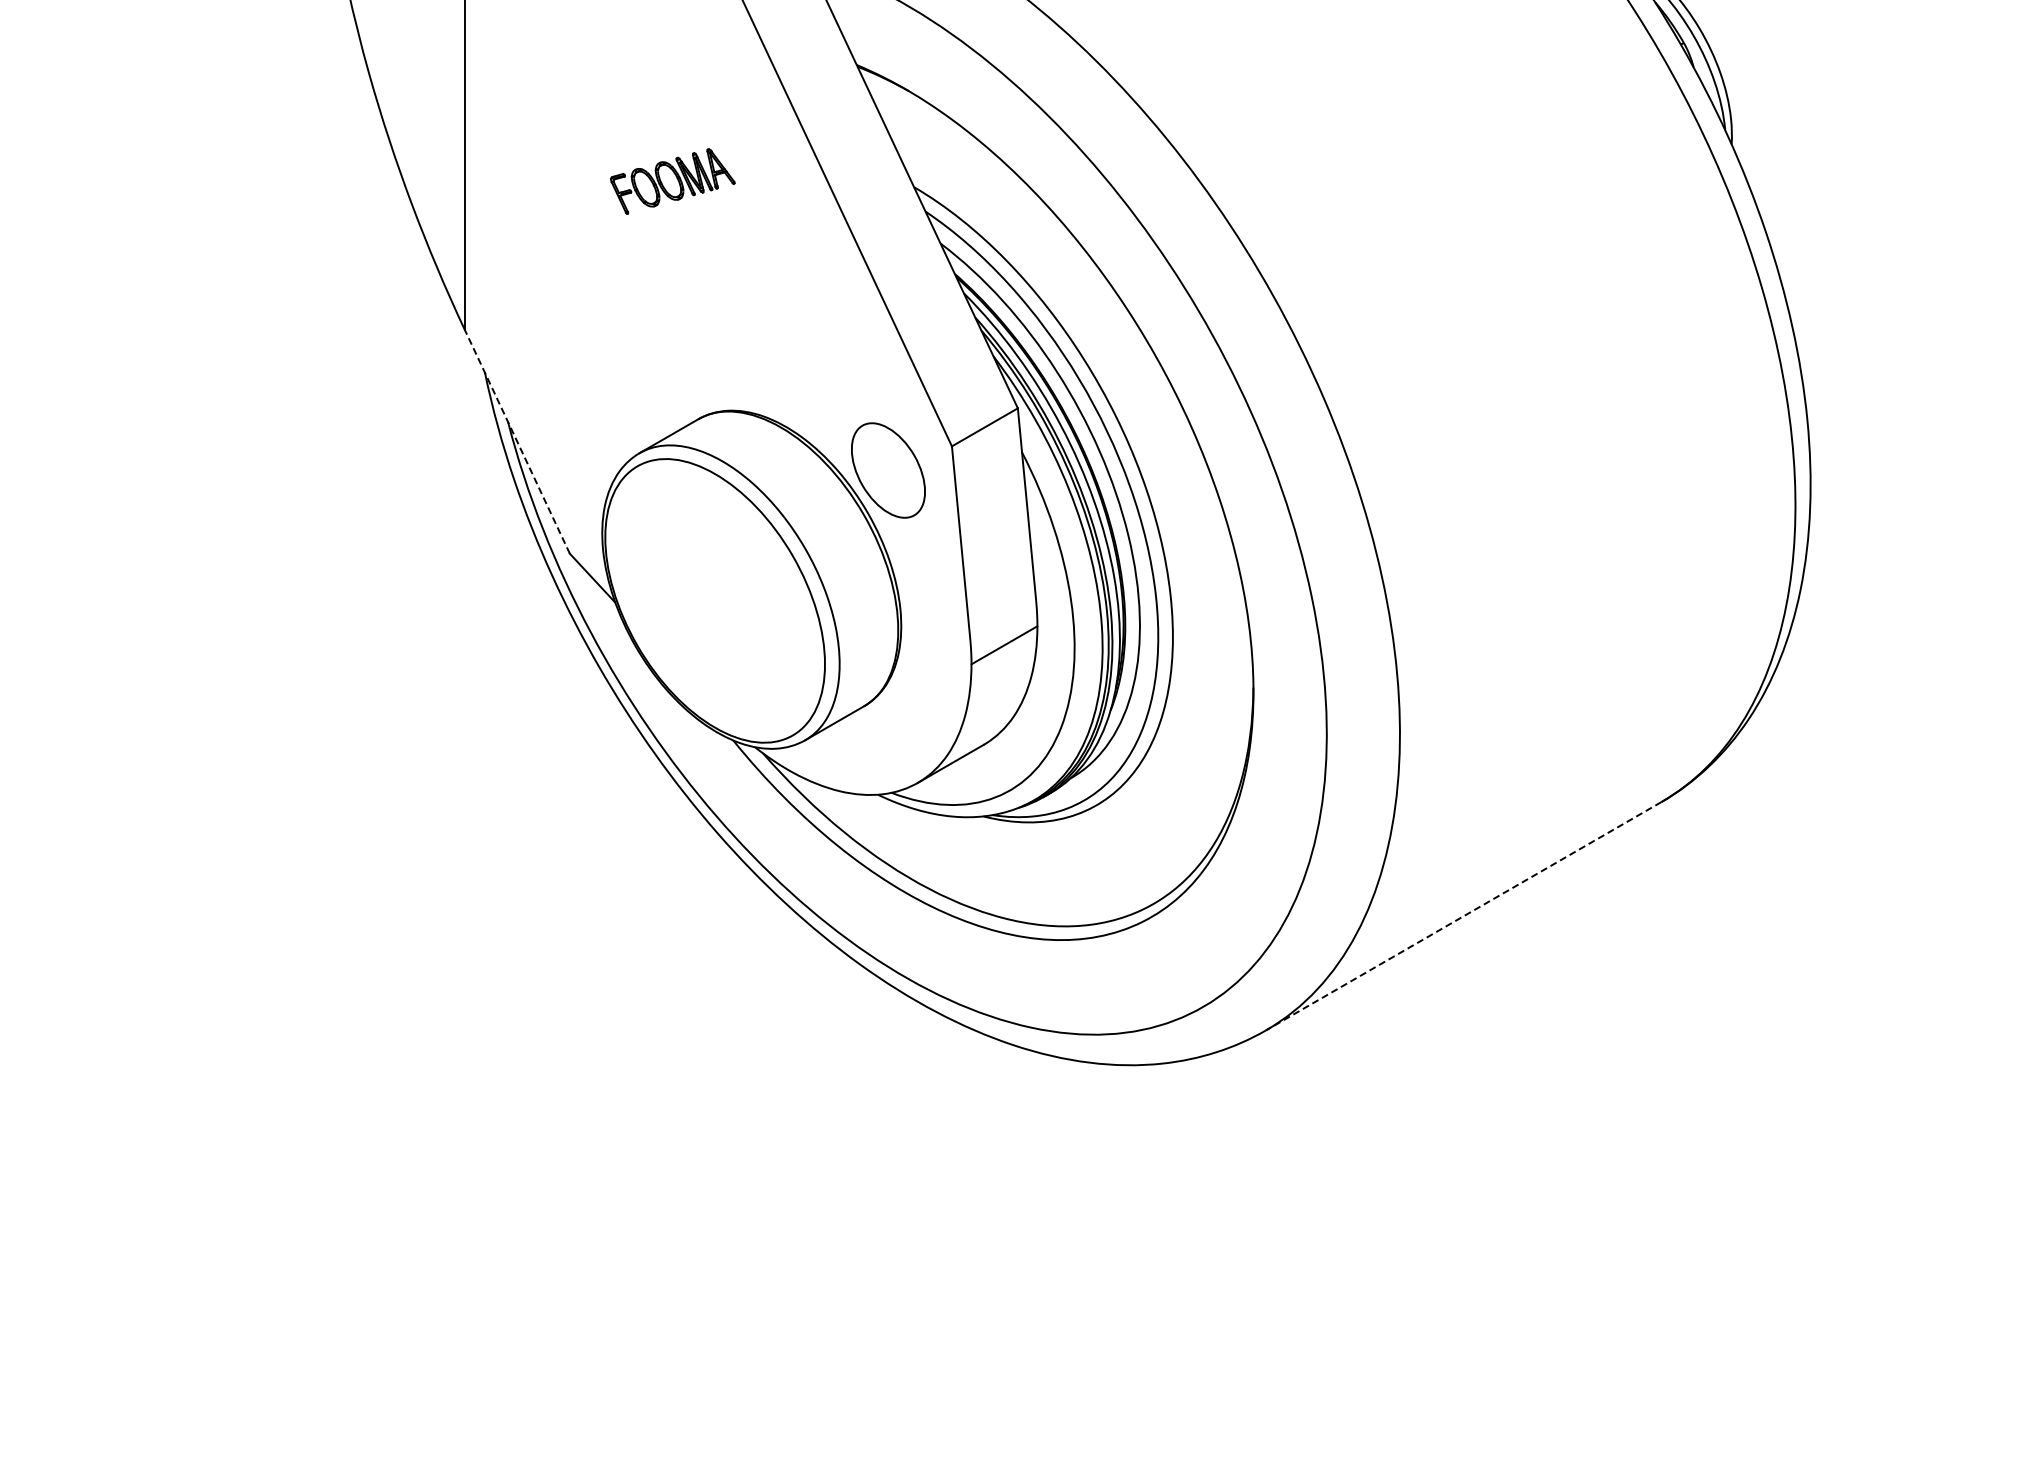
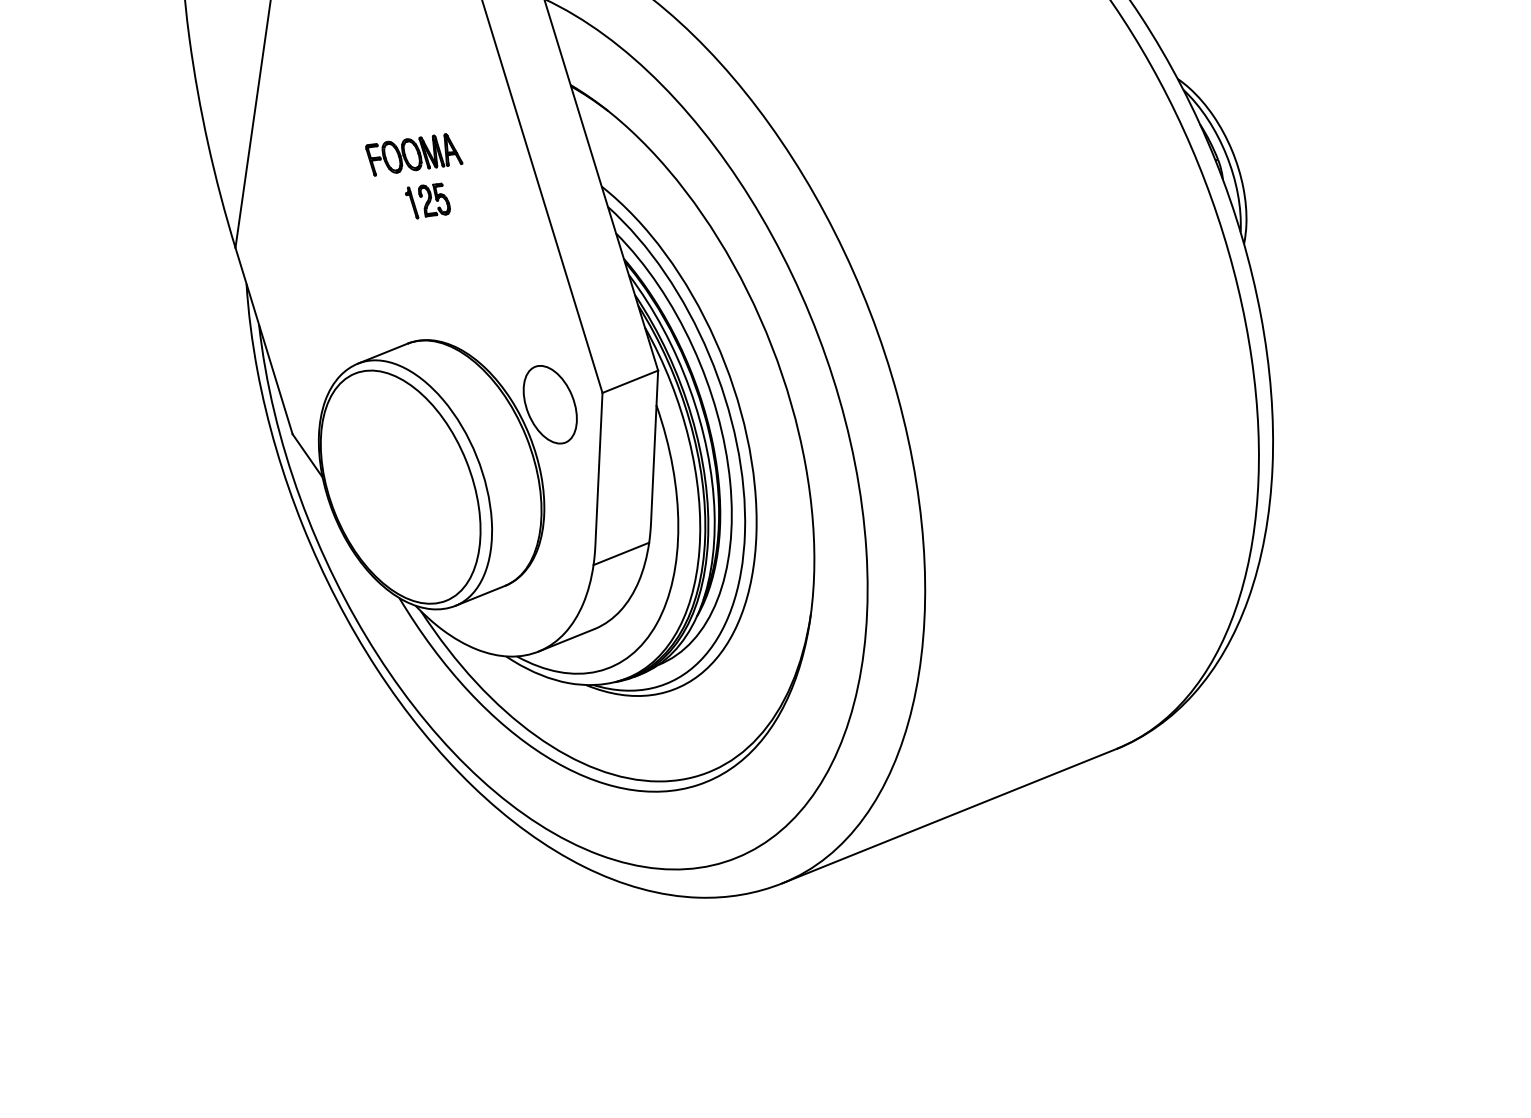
part: (698, 236) -> (428, 201), added
line: (517, 441) -> (264, 340), dashed -> solid
line: (1463, 916) -> (949, 816), dashed -> solid

